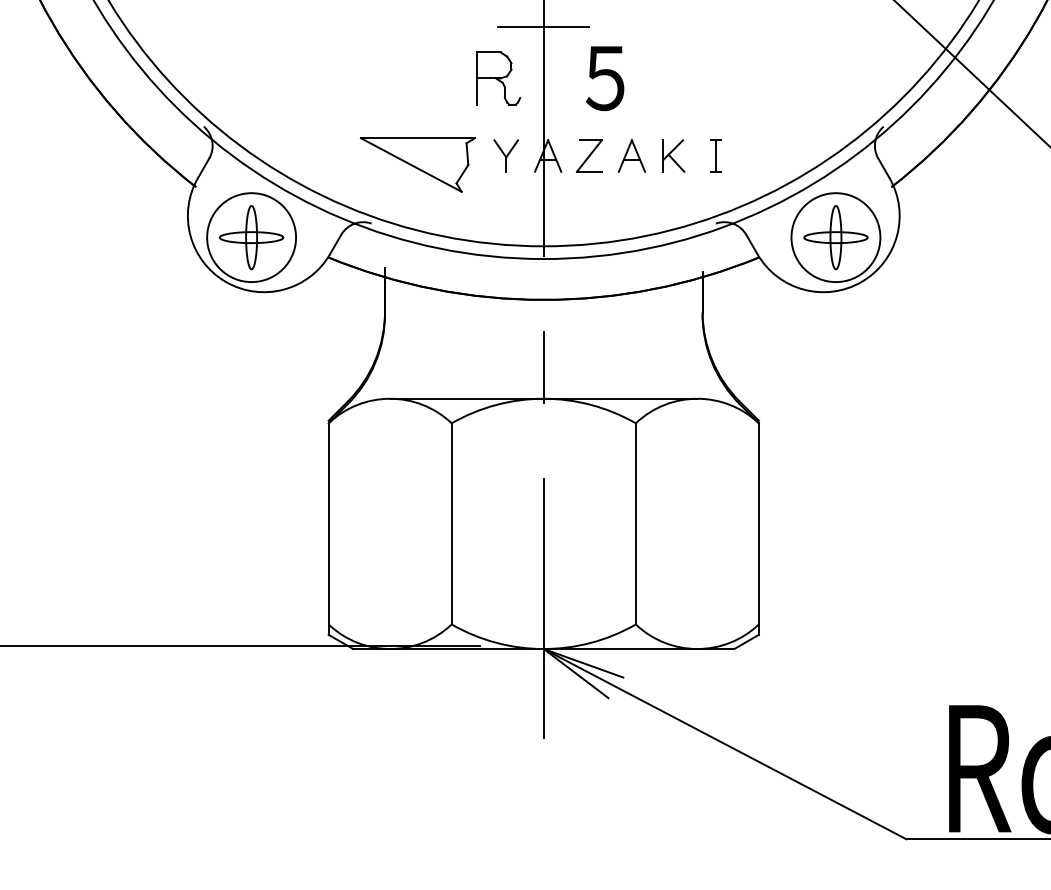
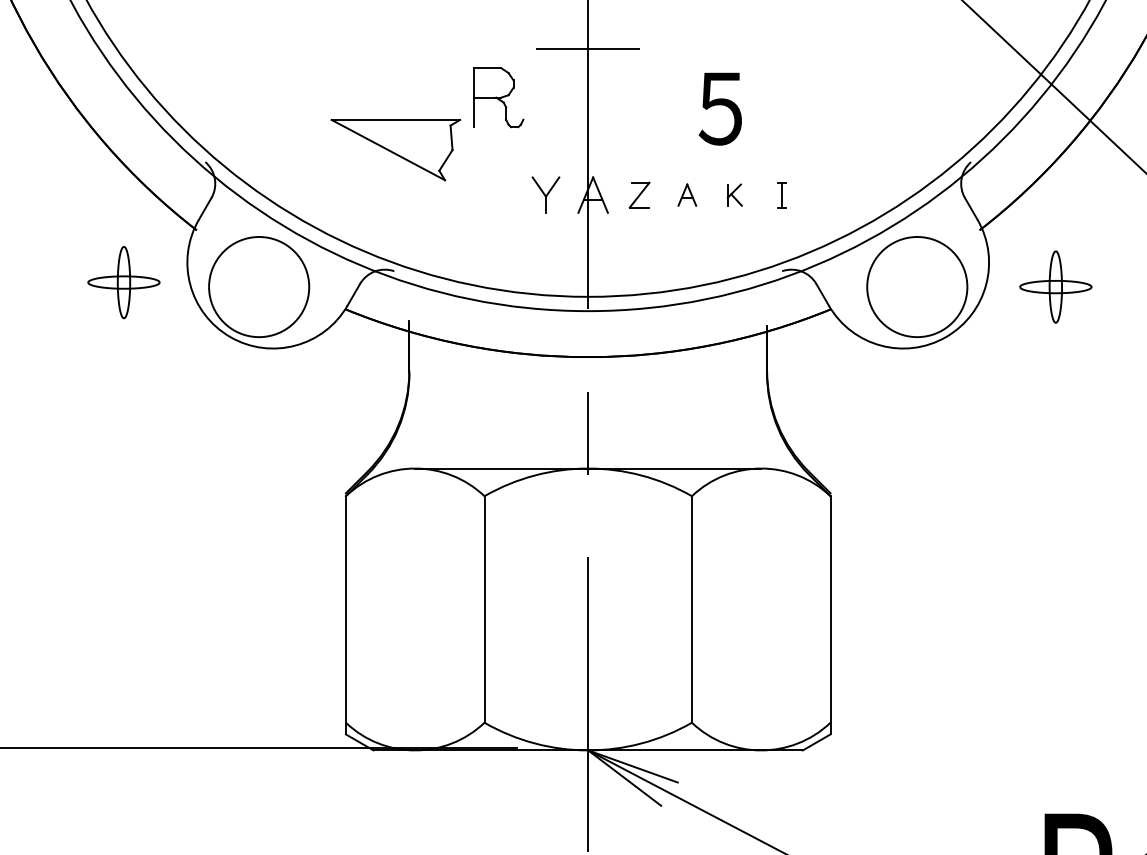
part: (498, 78) -> (498, 97), moved
text: (605, 78) -> (720, 108), moved
part: (589, 155) -> (639, 194), size x0.7
part: (631, 155) -> (687, 194), size x0.6
part: (673, 155) -> (734, 194), size x0.6
part: (715, 155) -> (781, 194), size x0.7
part: (417, 164) -> (395, 149), moved
part: (251, 237) -> (123, 282), moved
part: (835, 237) -> (1055, 286), moved

